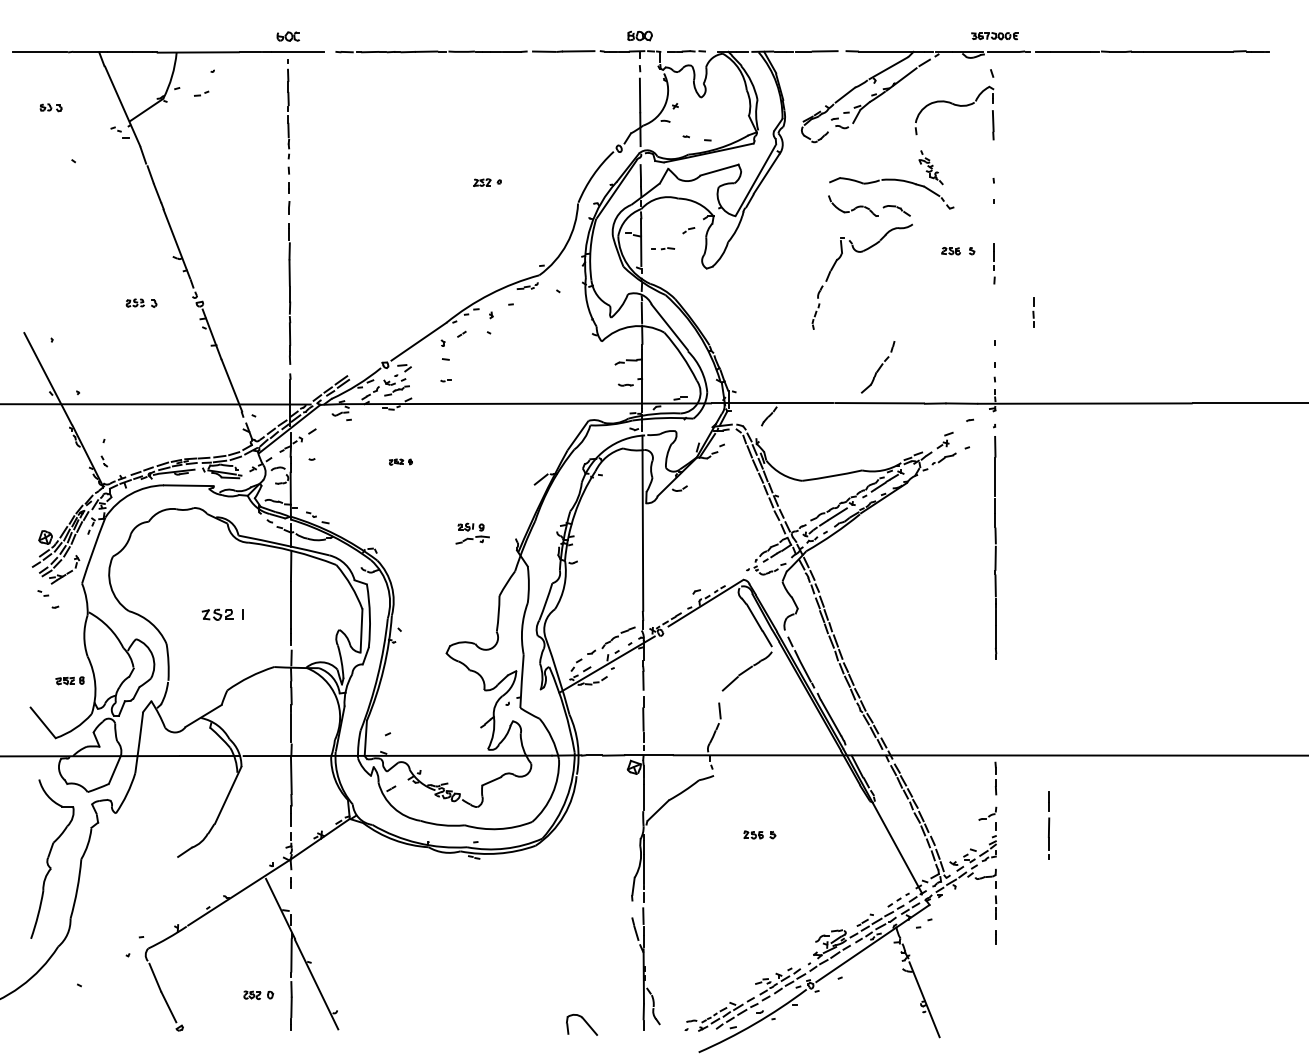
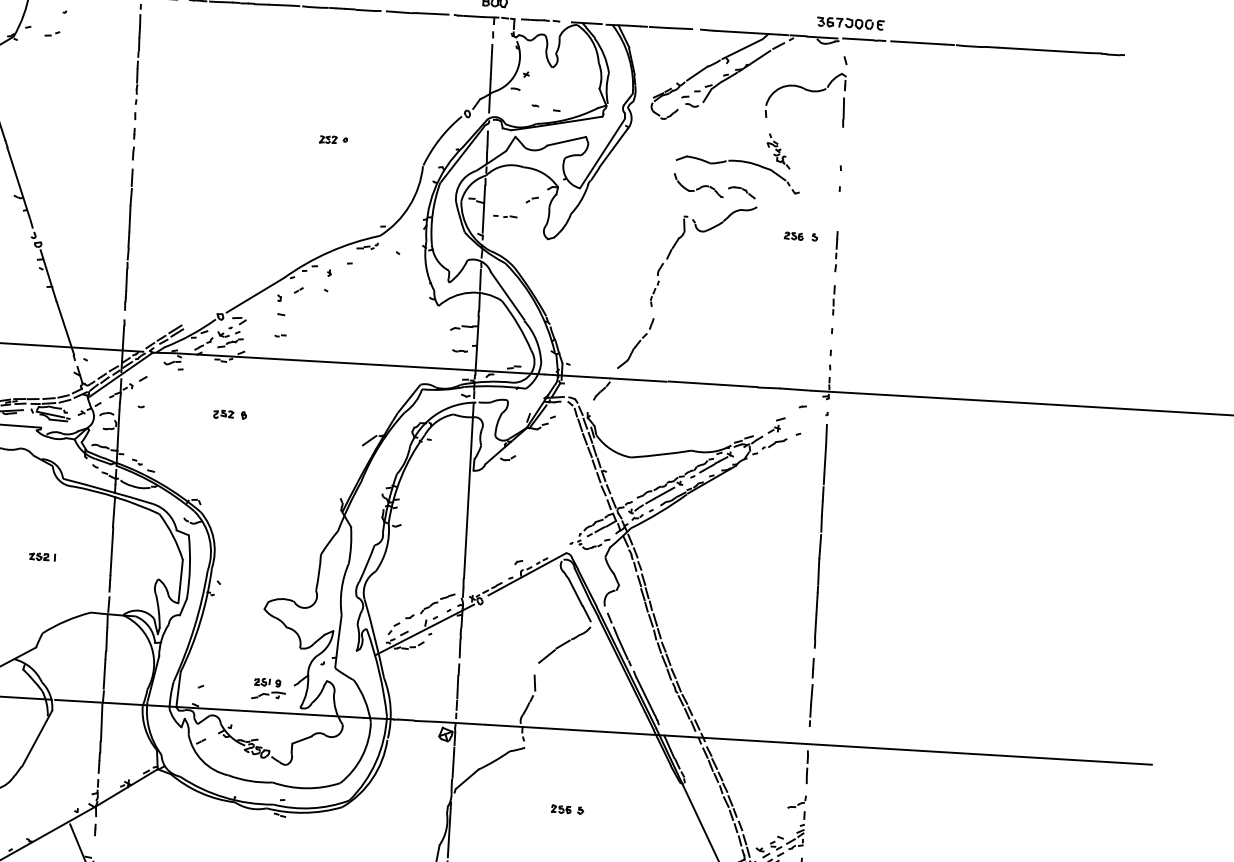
part: (994, 35) -> (850, 22), size x1.43
line: (1033, 312) -> (833, 300), moved
part: (877, 367) -> (635, 343), moved
part: (400, 461) -> (229, 414), size x1.43
part: (472, 533) -> (268, 688), moved
part: (222, 614) -> (42, 556), size x0.62
line: (1049, 825) -> (812, 692), moved

